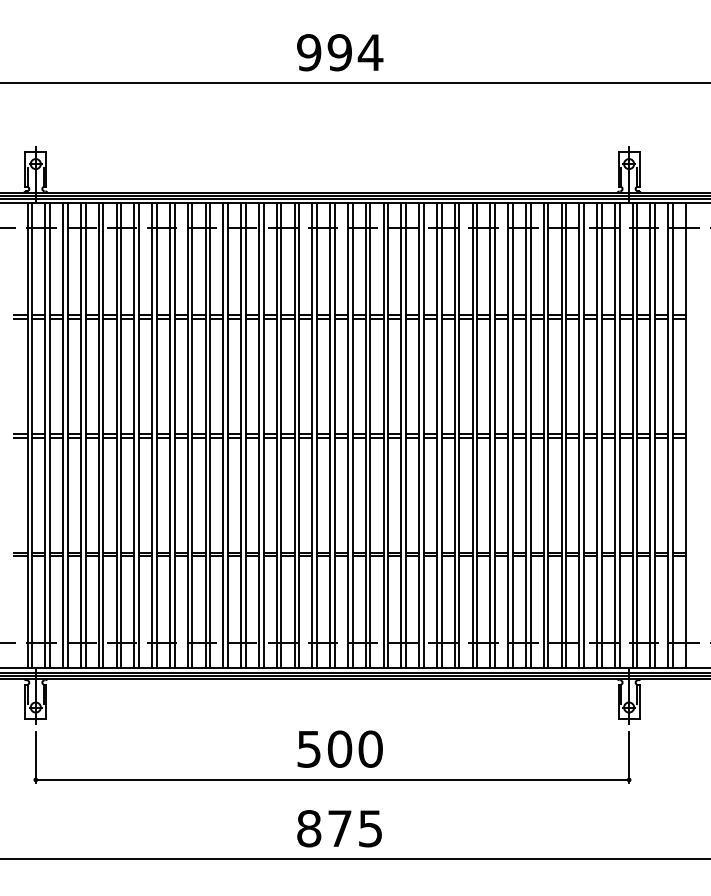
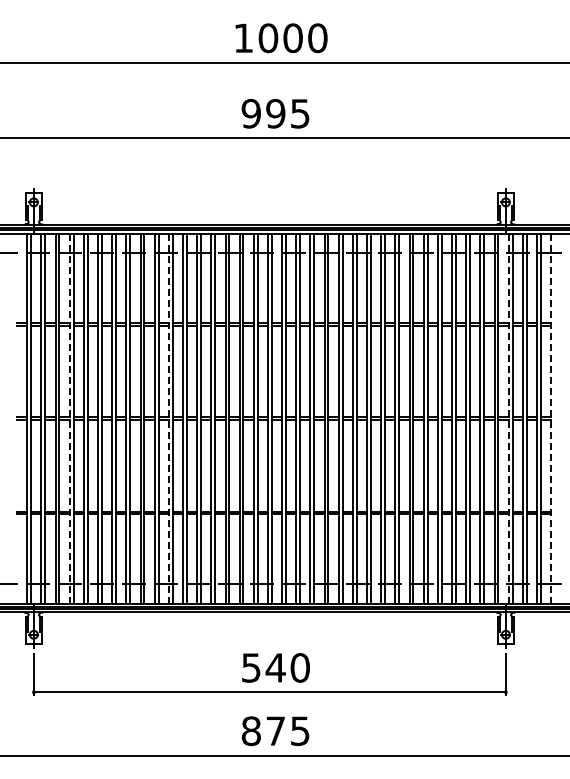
text: (370, 52) -> (300, 113), 994 -> 995
line: (80, 435) -> (69, 418), solid -> dashed
line: (205, 435) -> (168, 418), solid -> dashed
line: (632, 435) -> (508, 418), solid -> dashed
line: (686, 435) -> (551, 418), solid -> dashed
text: (339, 748) -> (275, 667), 500 -> 540

